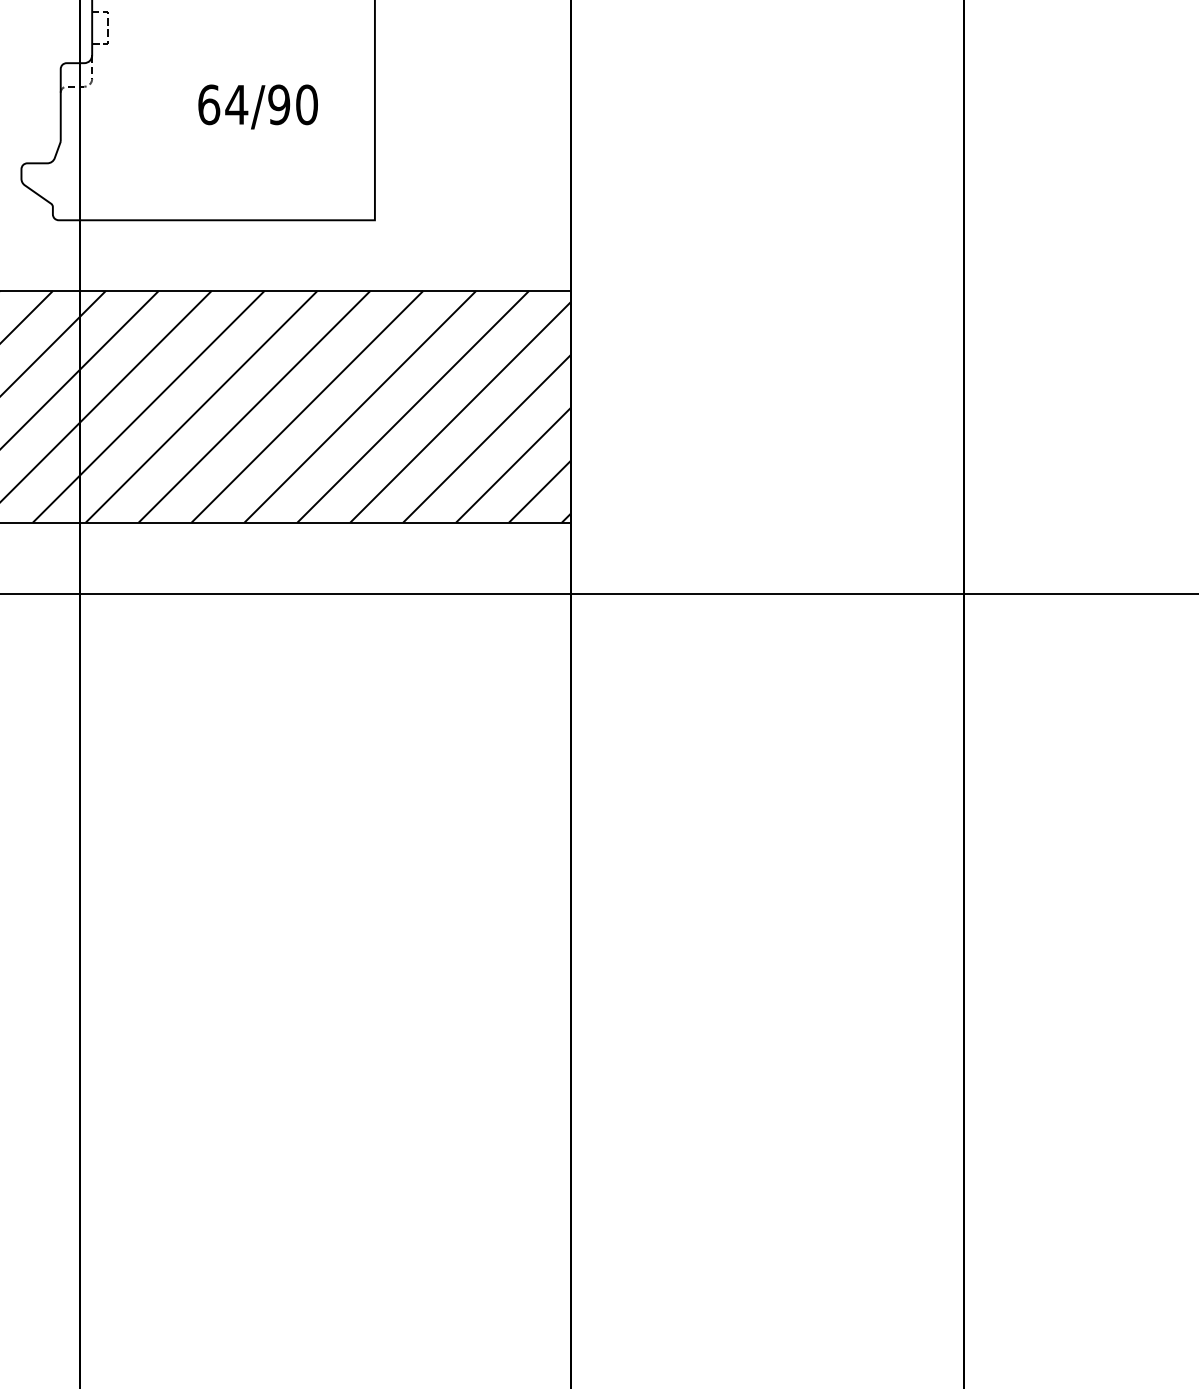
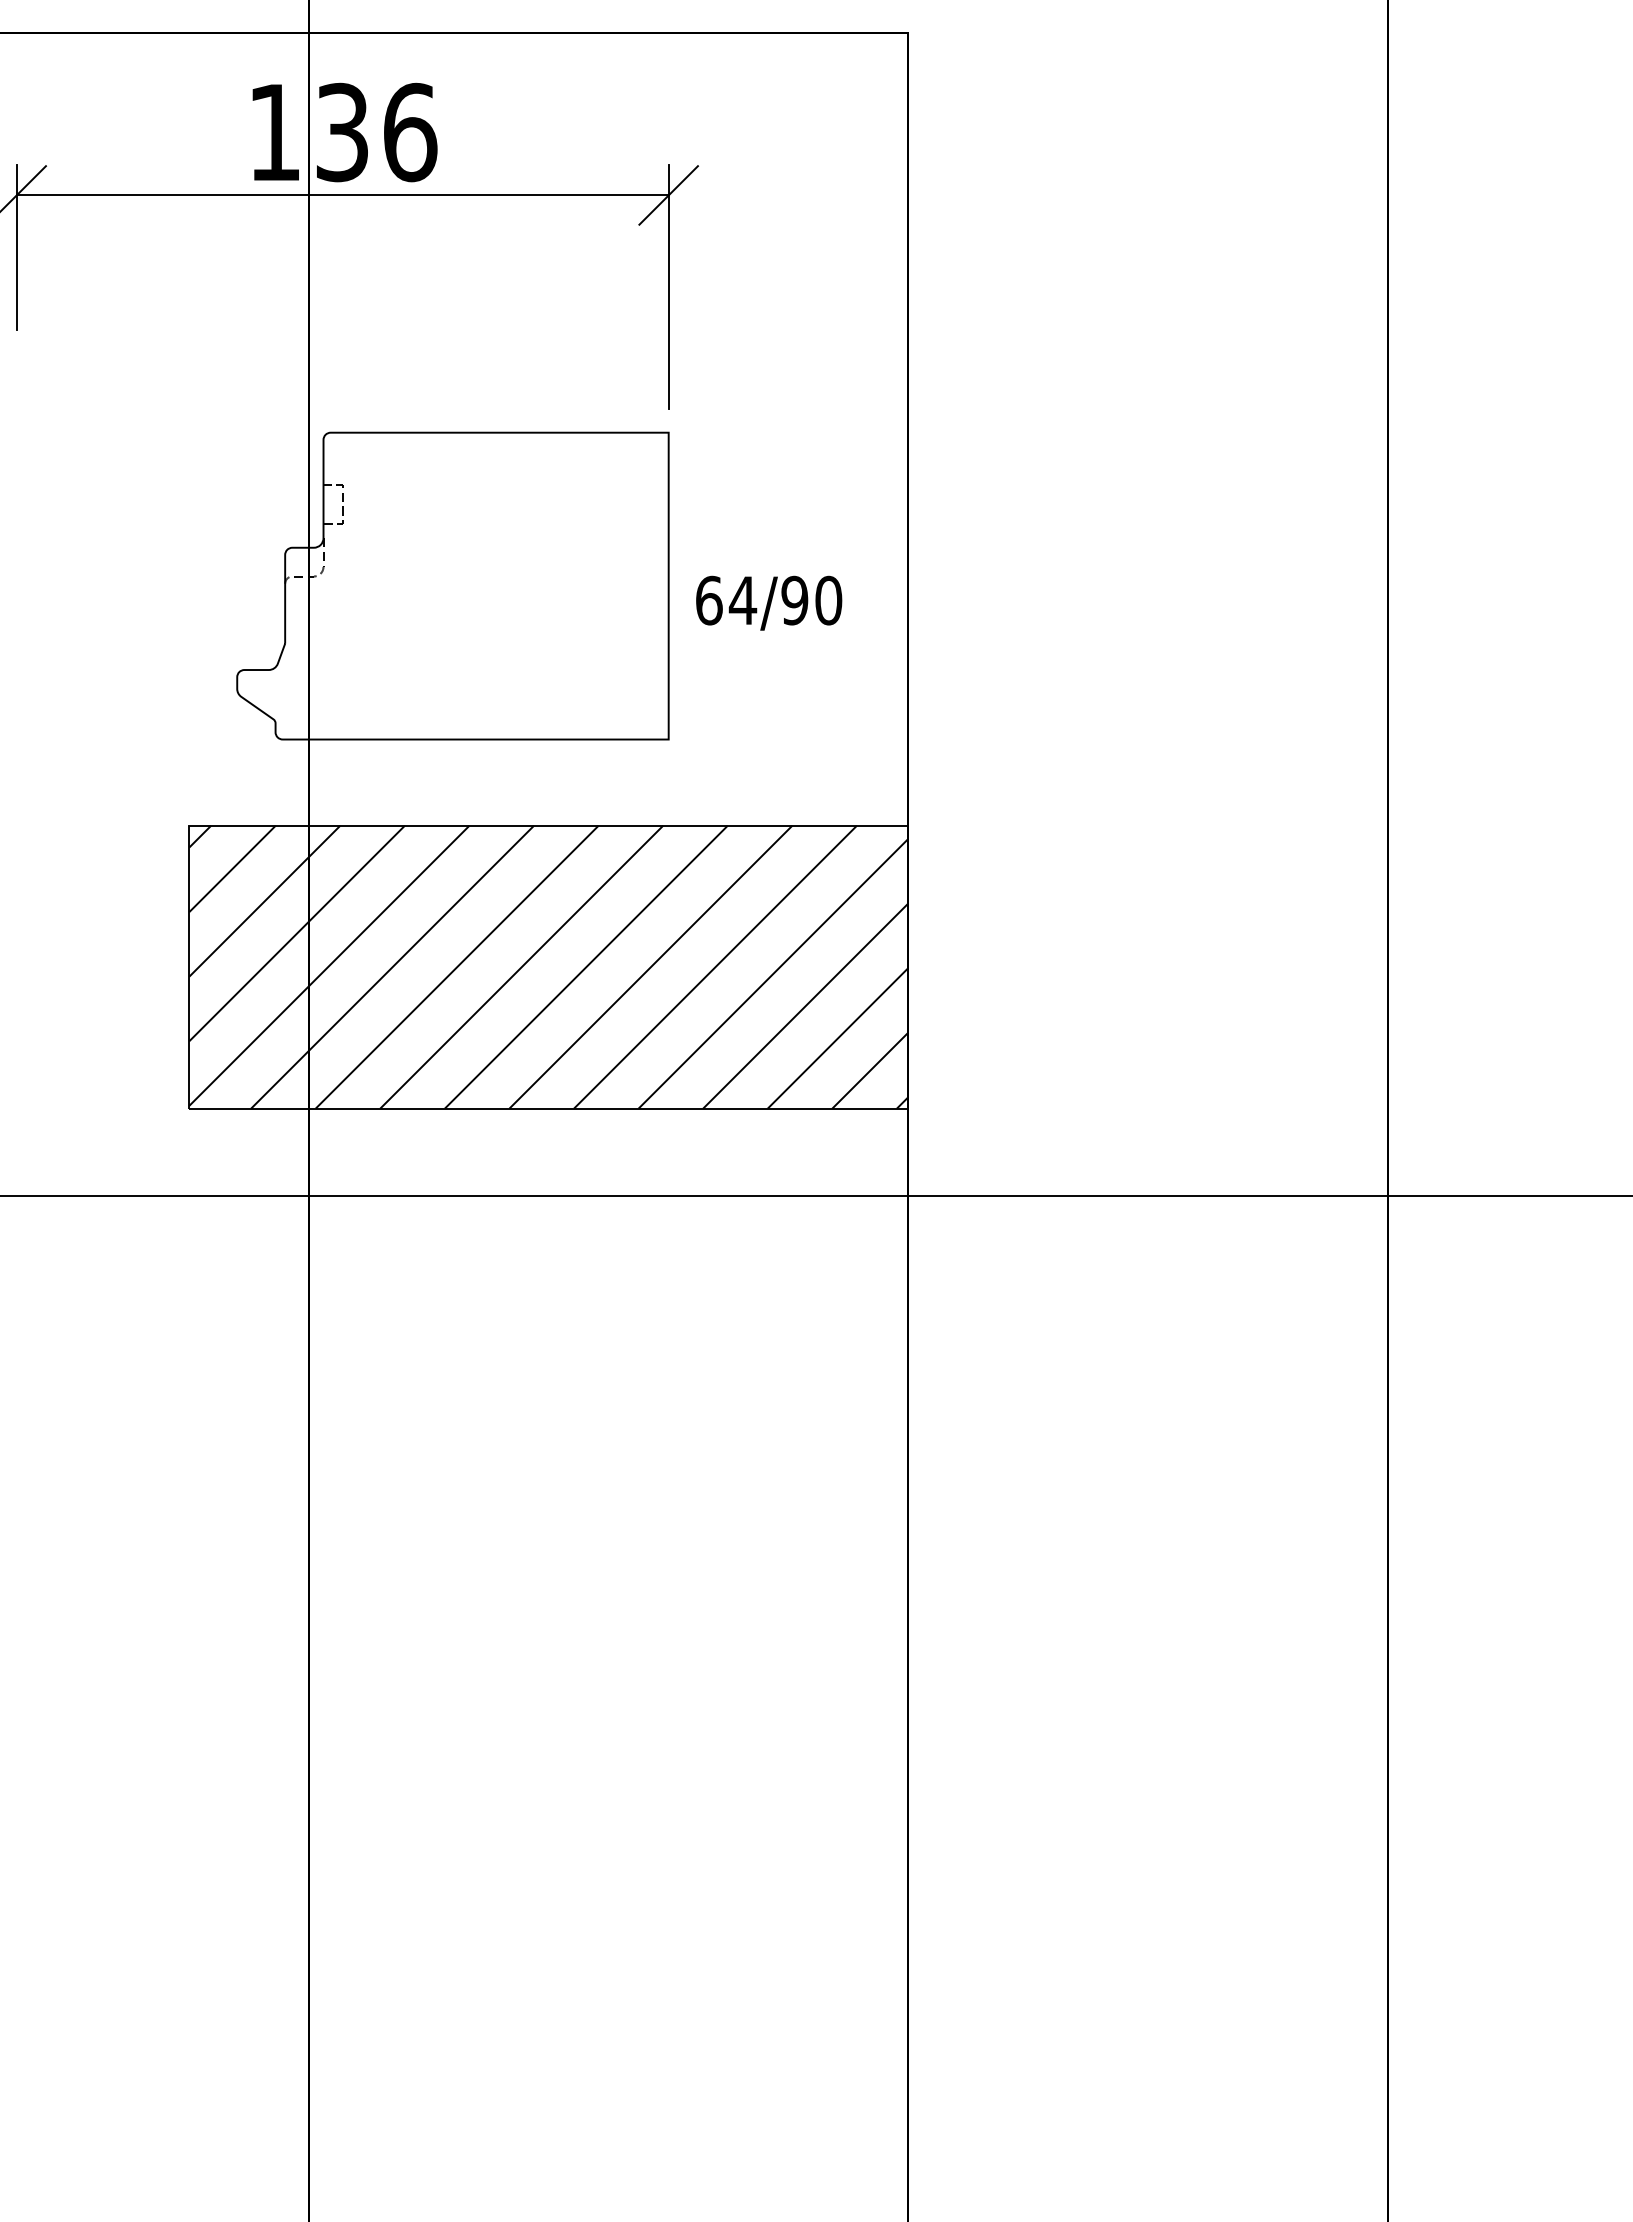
text: (258, 106) -> (769, 602), moved

